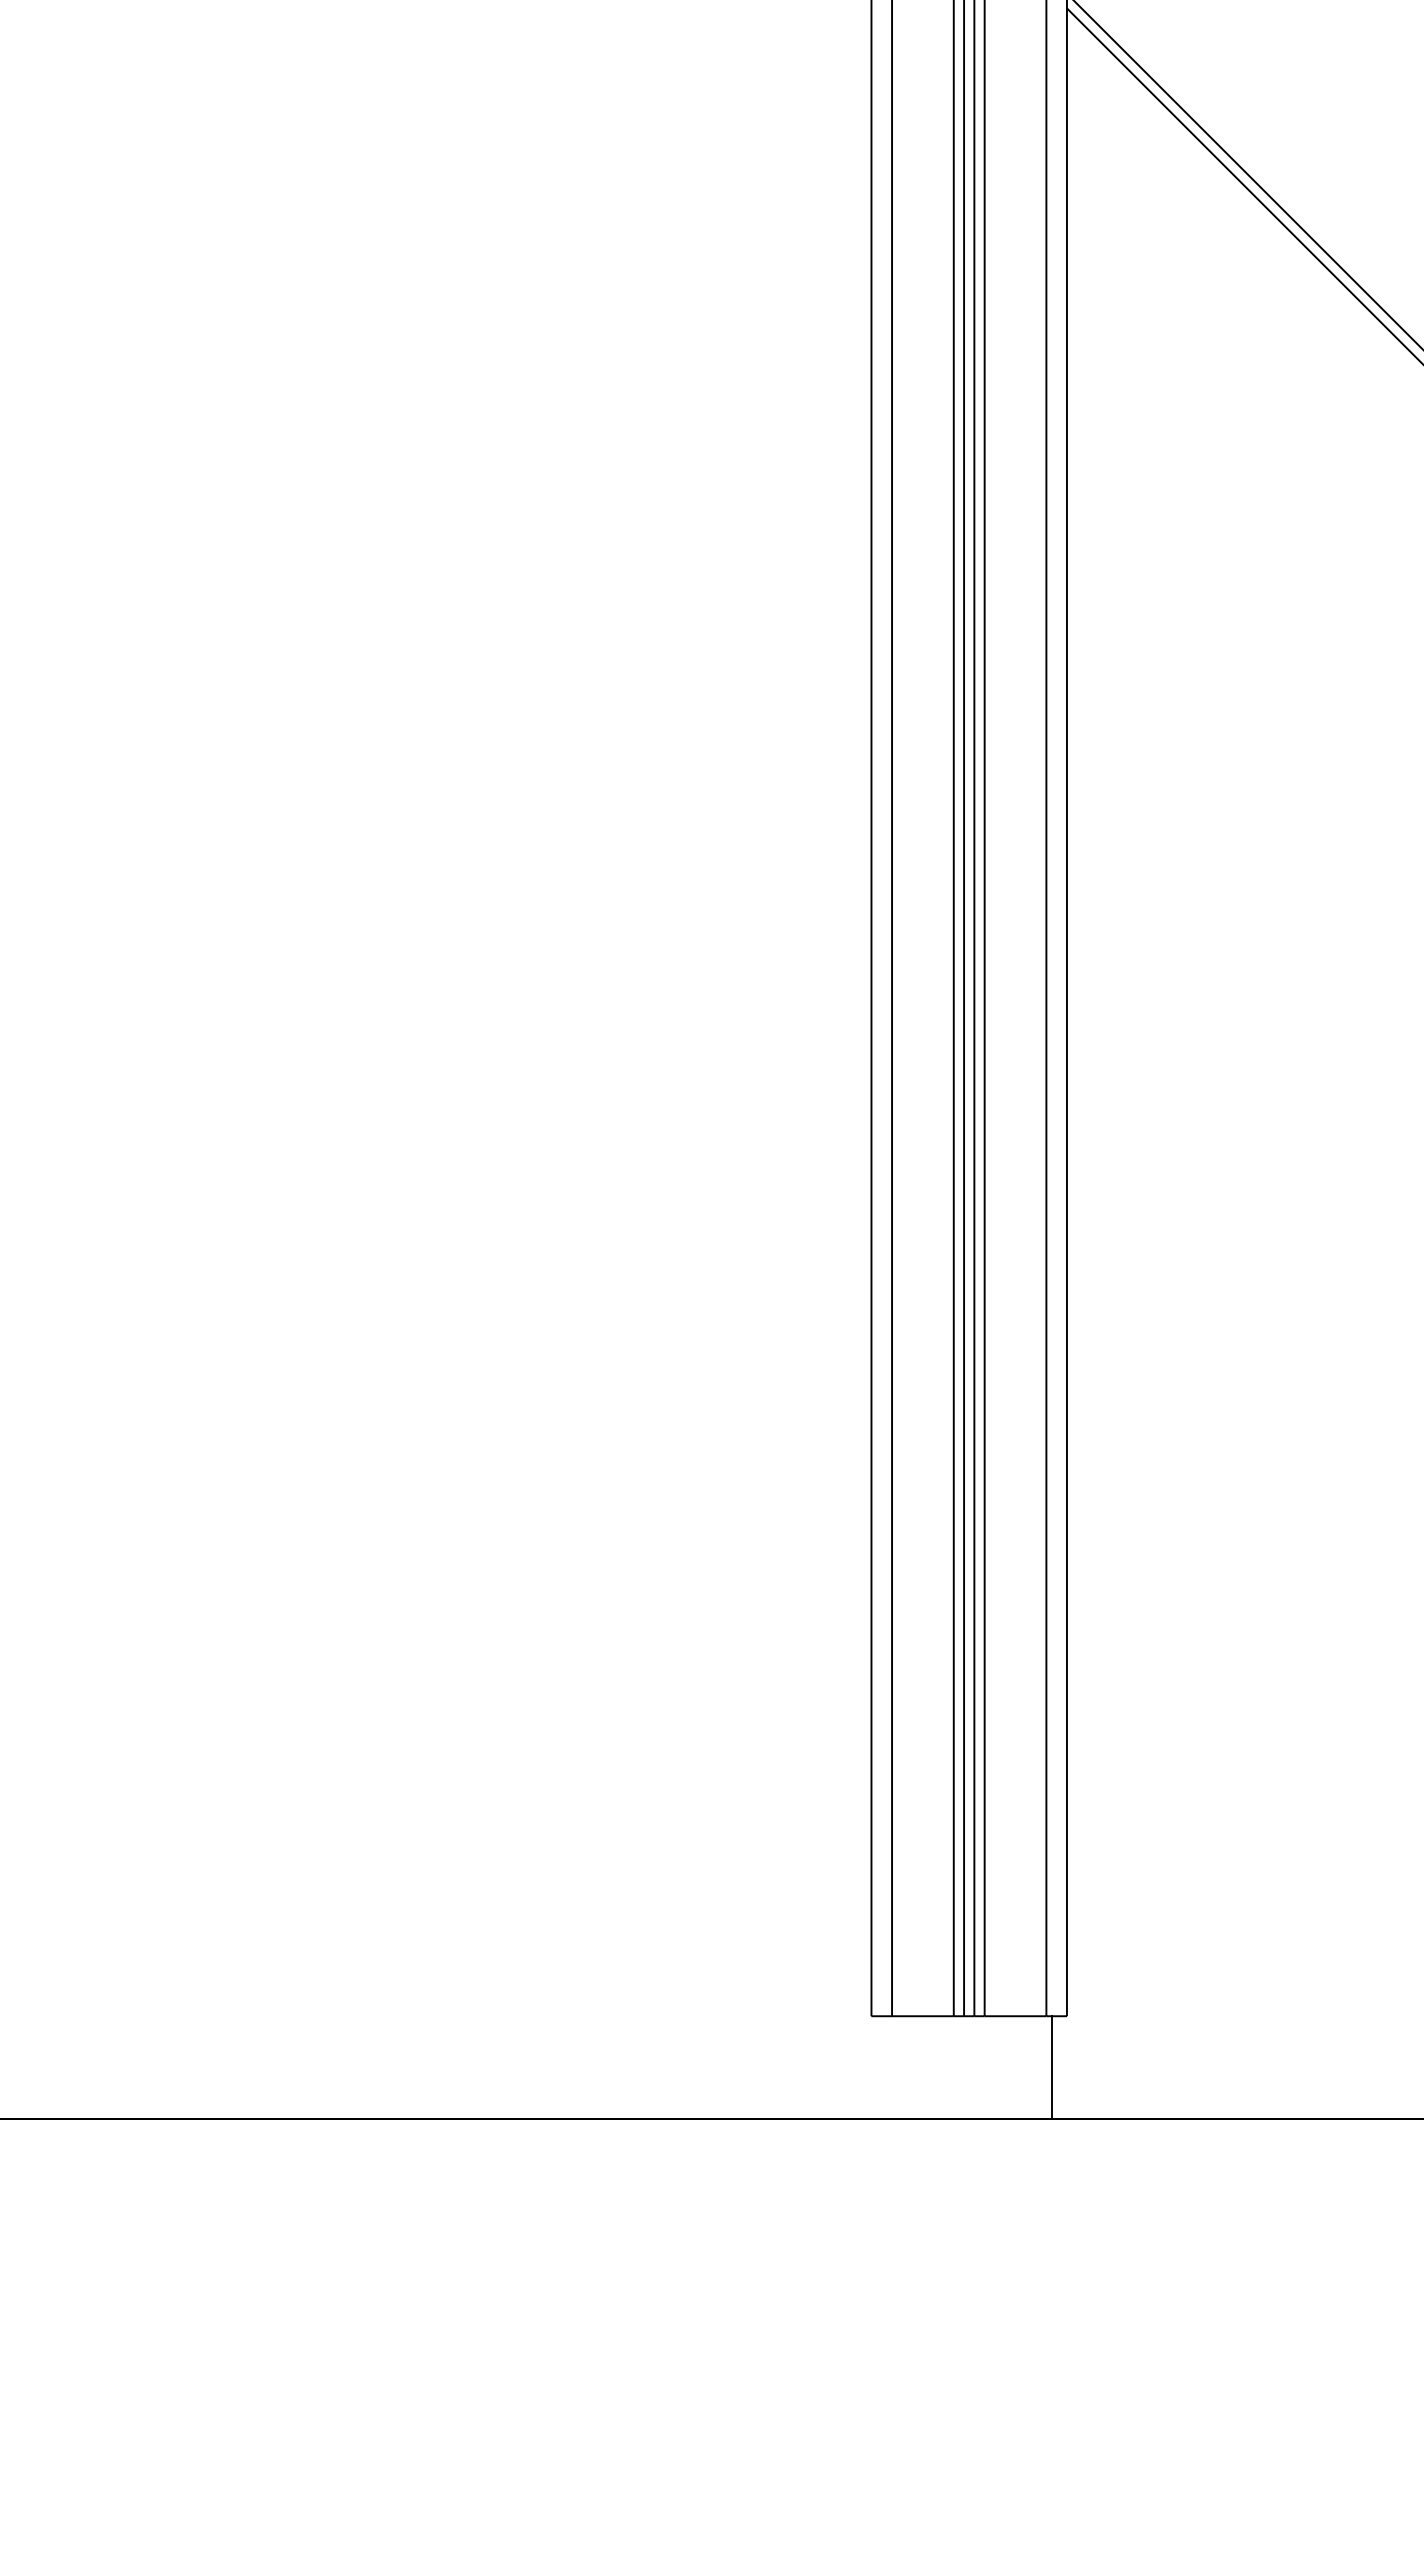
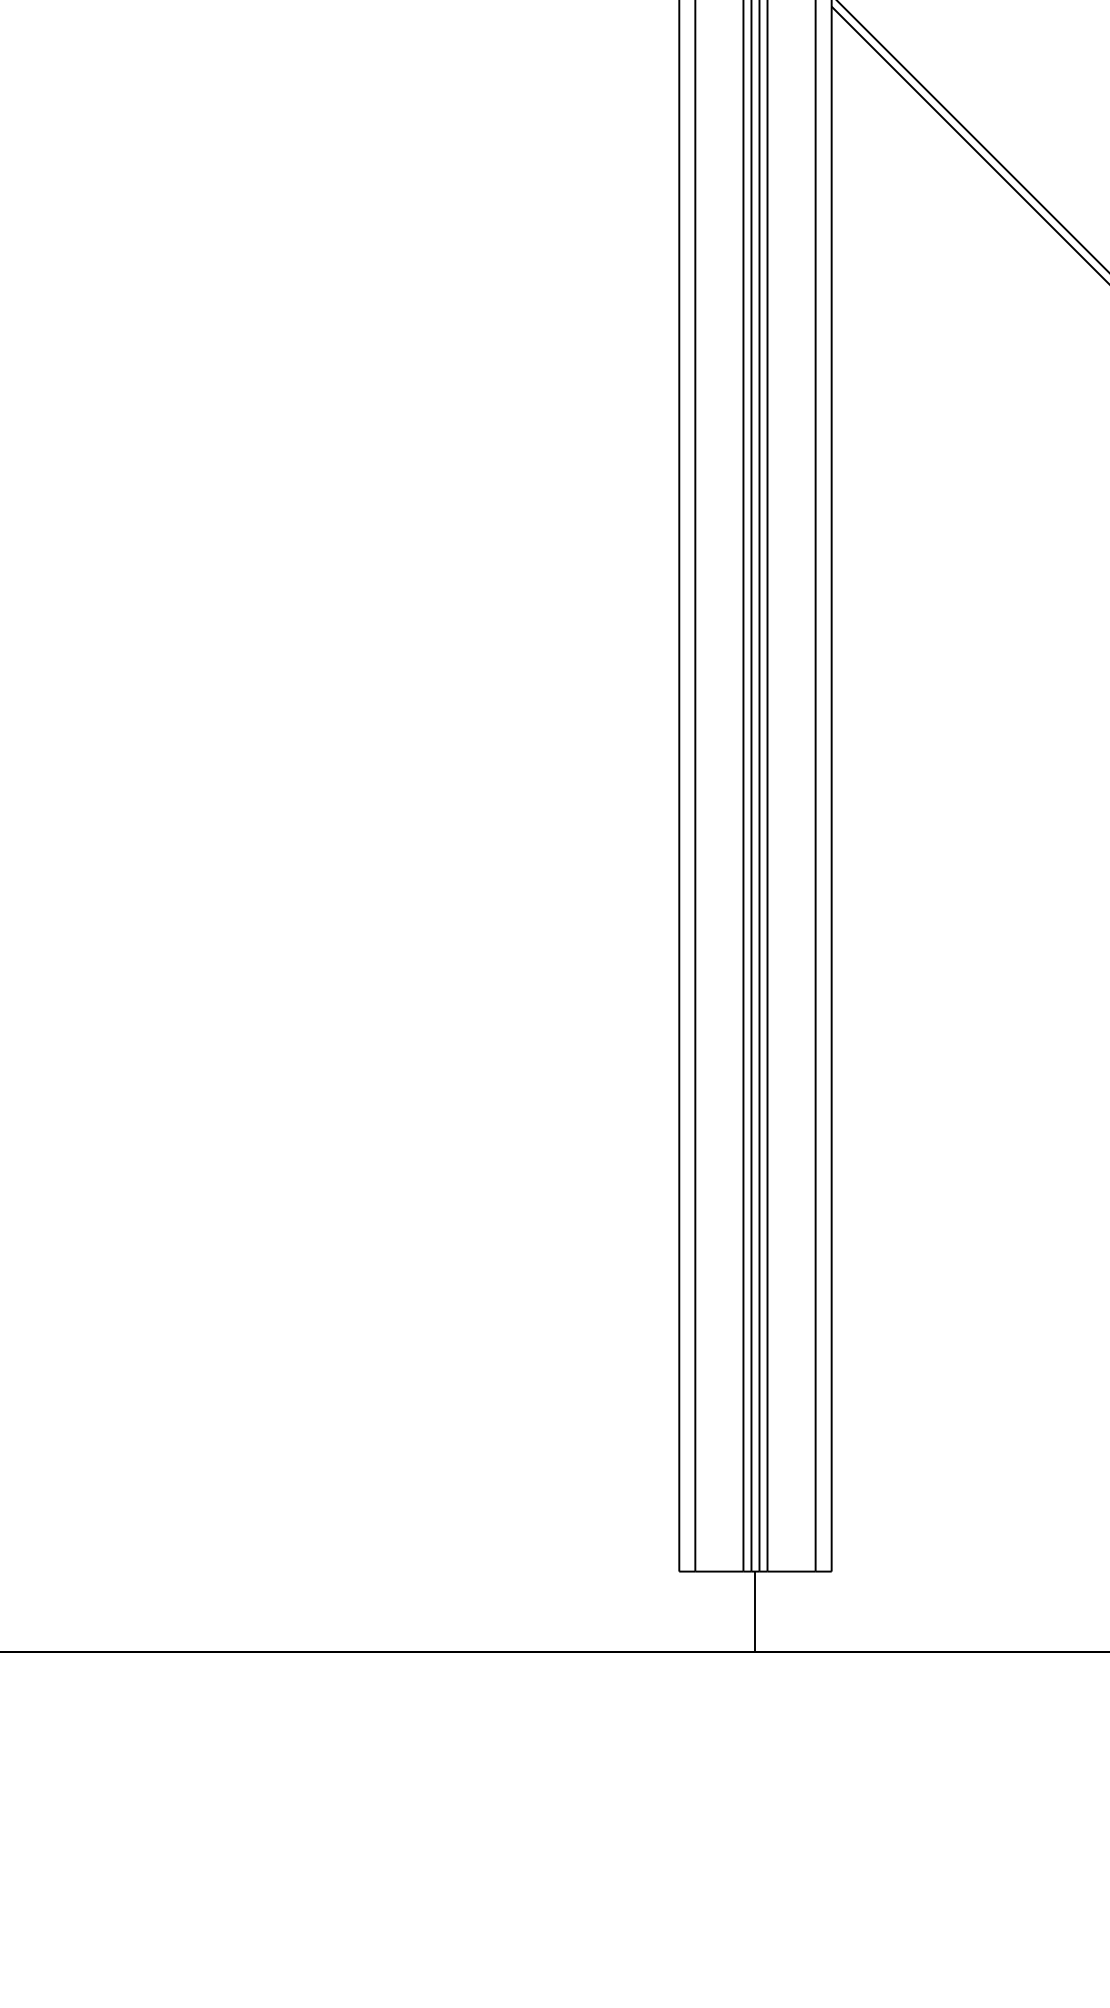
line: (1052, 2067) -> (755, 1611), moved

